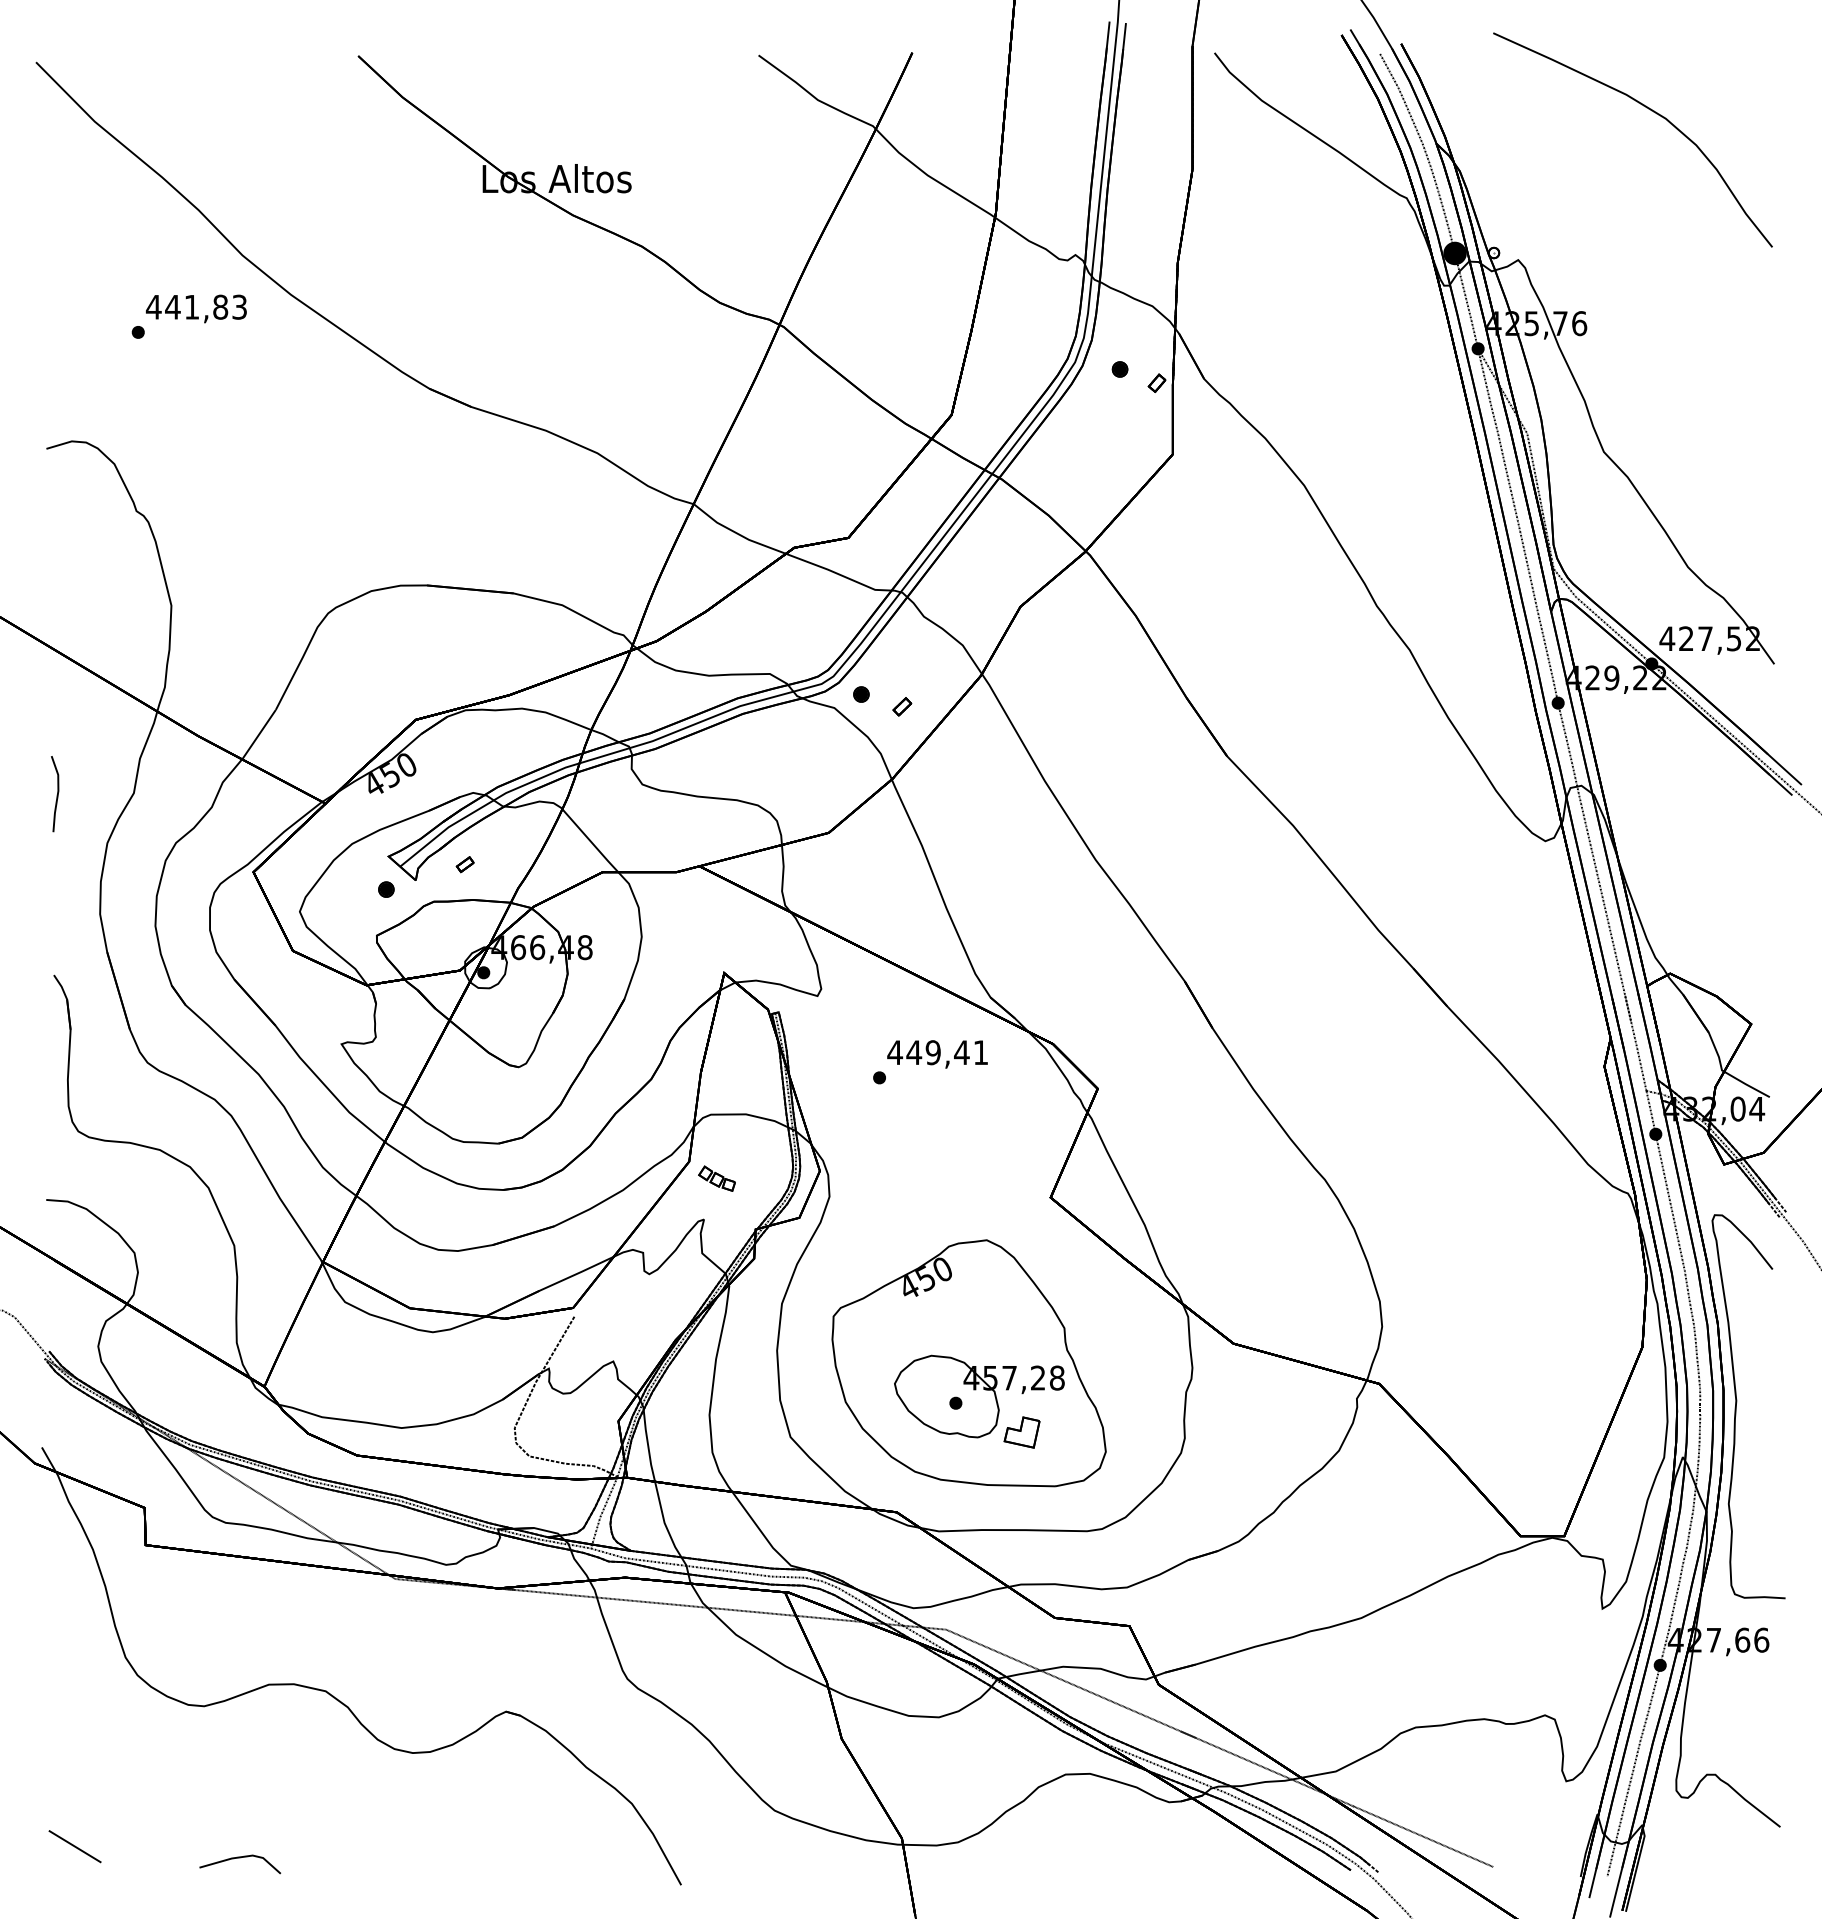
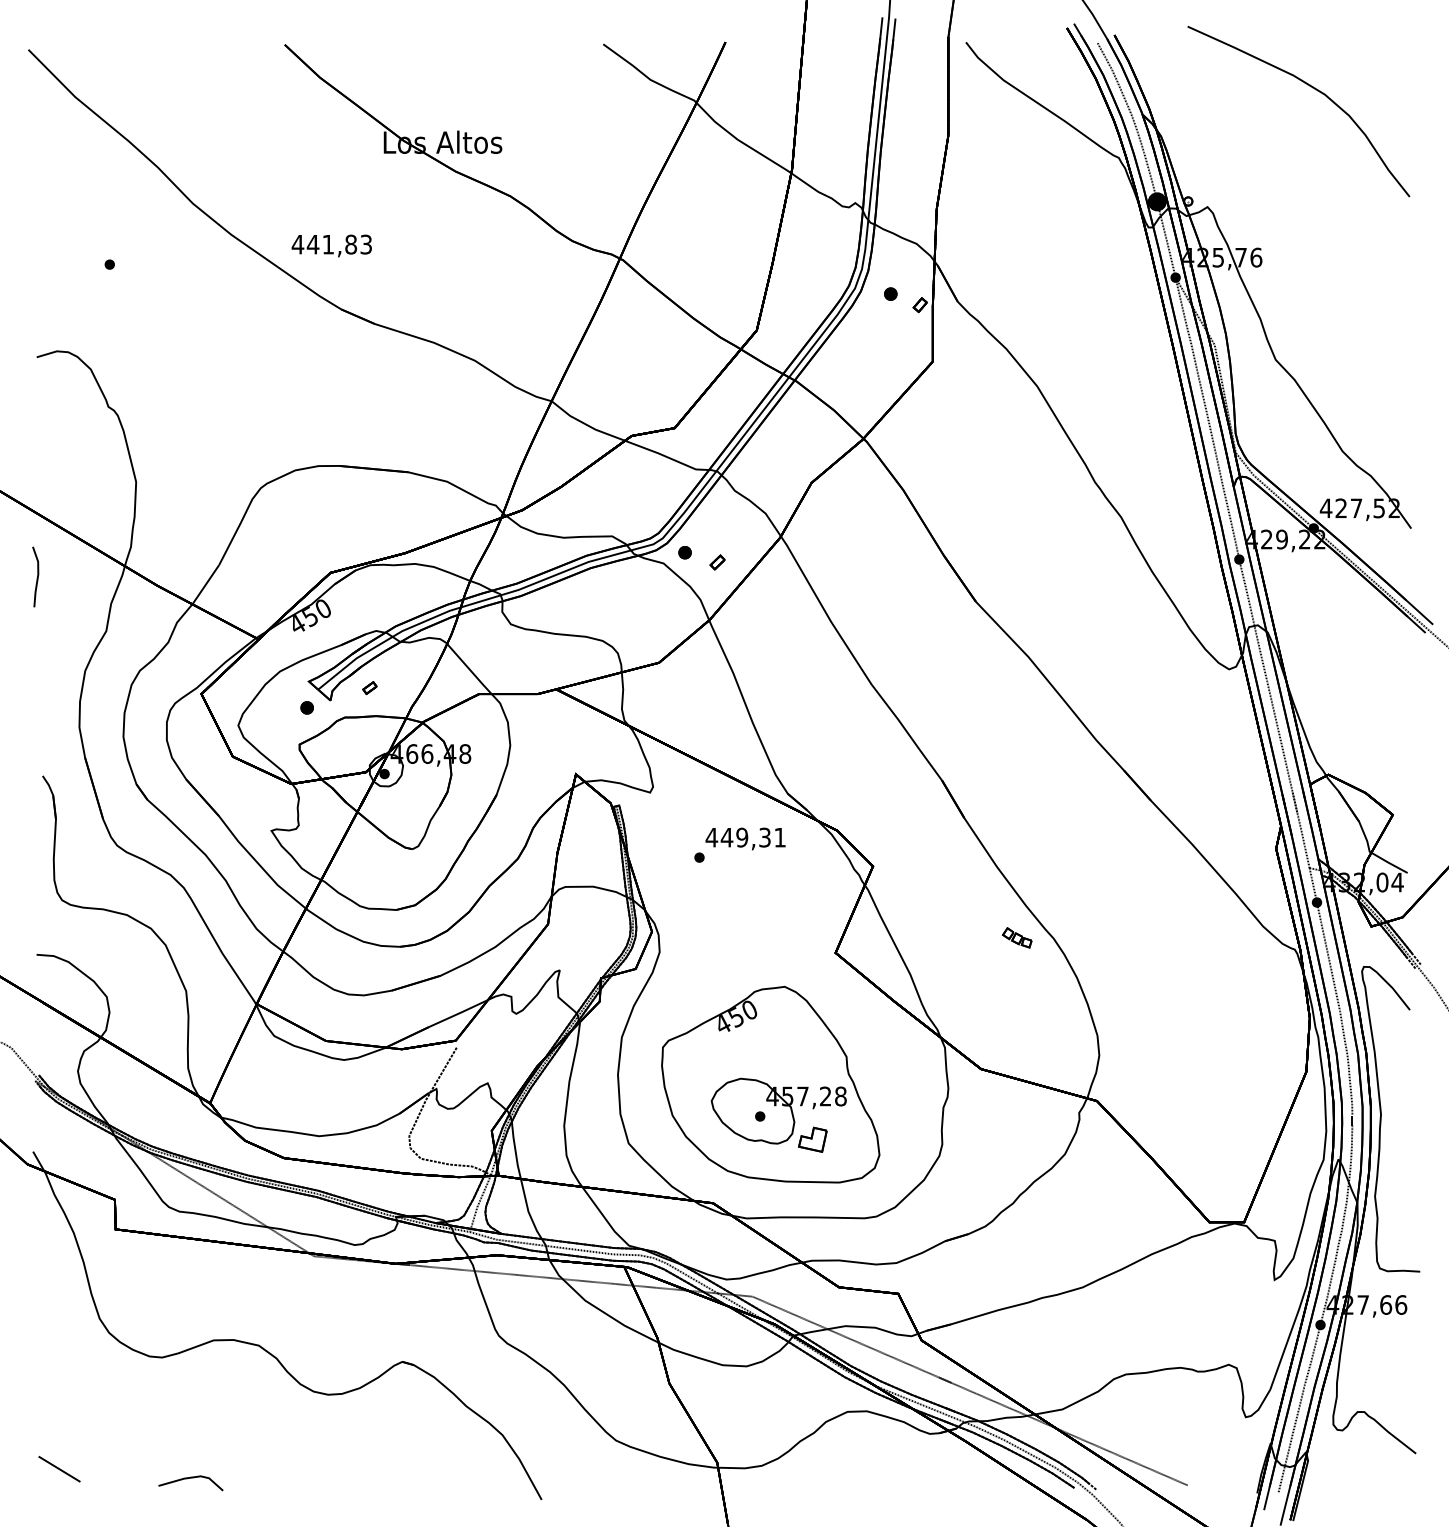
text: (195, 308) -> (331, 245), moved
line: (56, 795) -> (36, 578), moved
text: (961, 1052) -> (764, 837), 449,41 -> 449,31
part: (716, 1178) -> (1016, 937), moved

